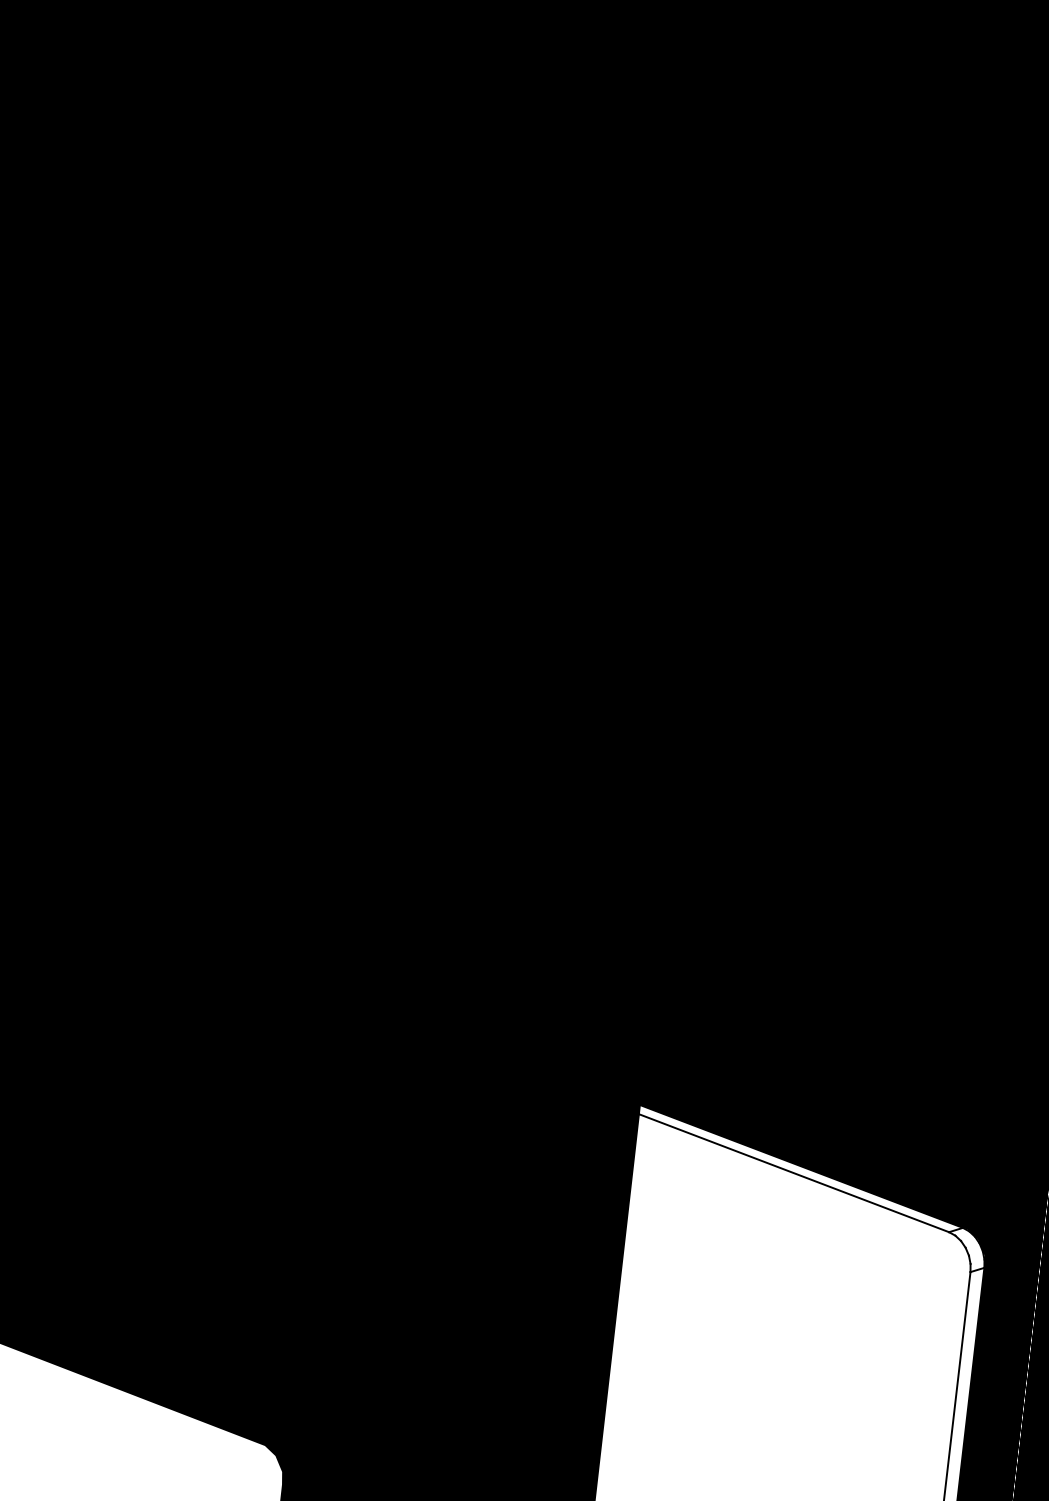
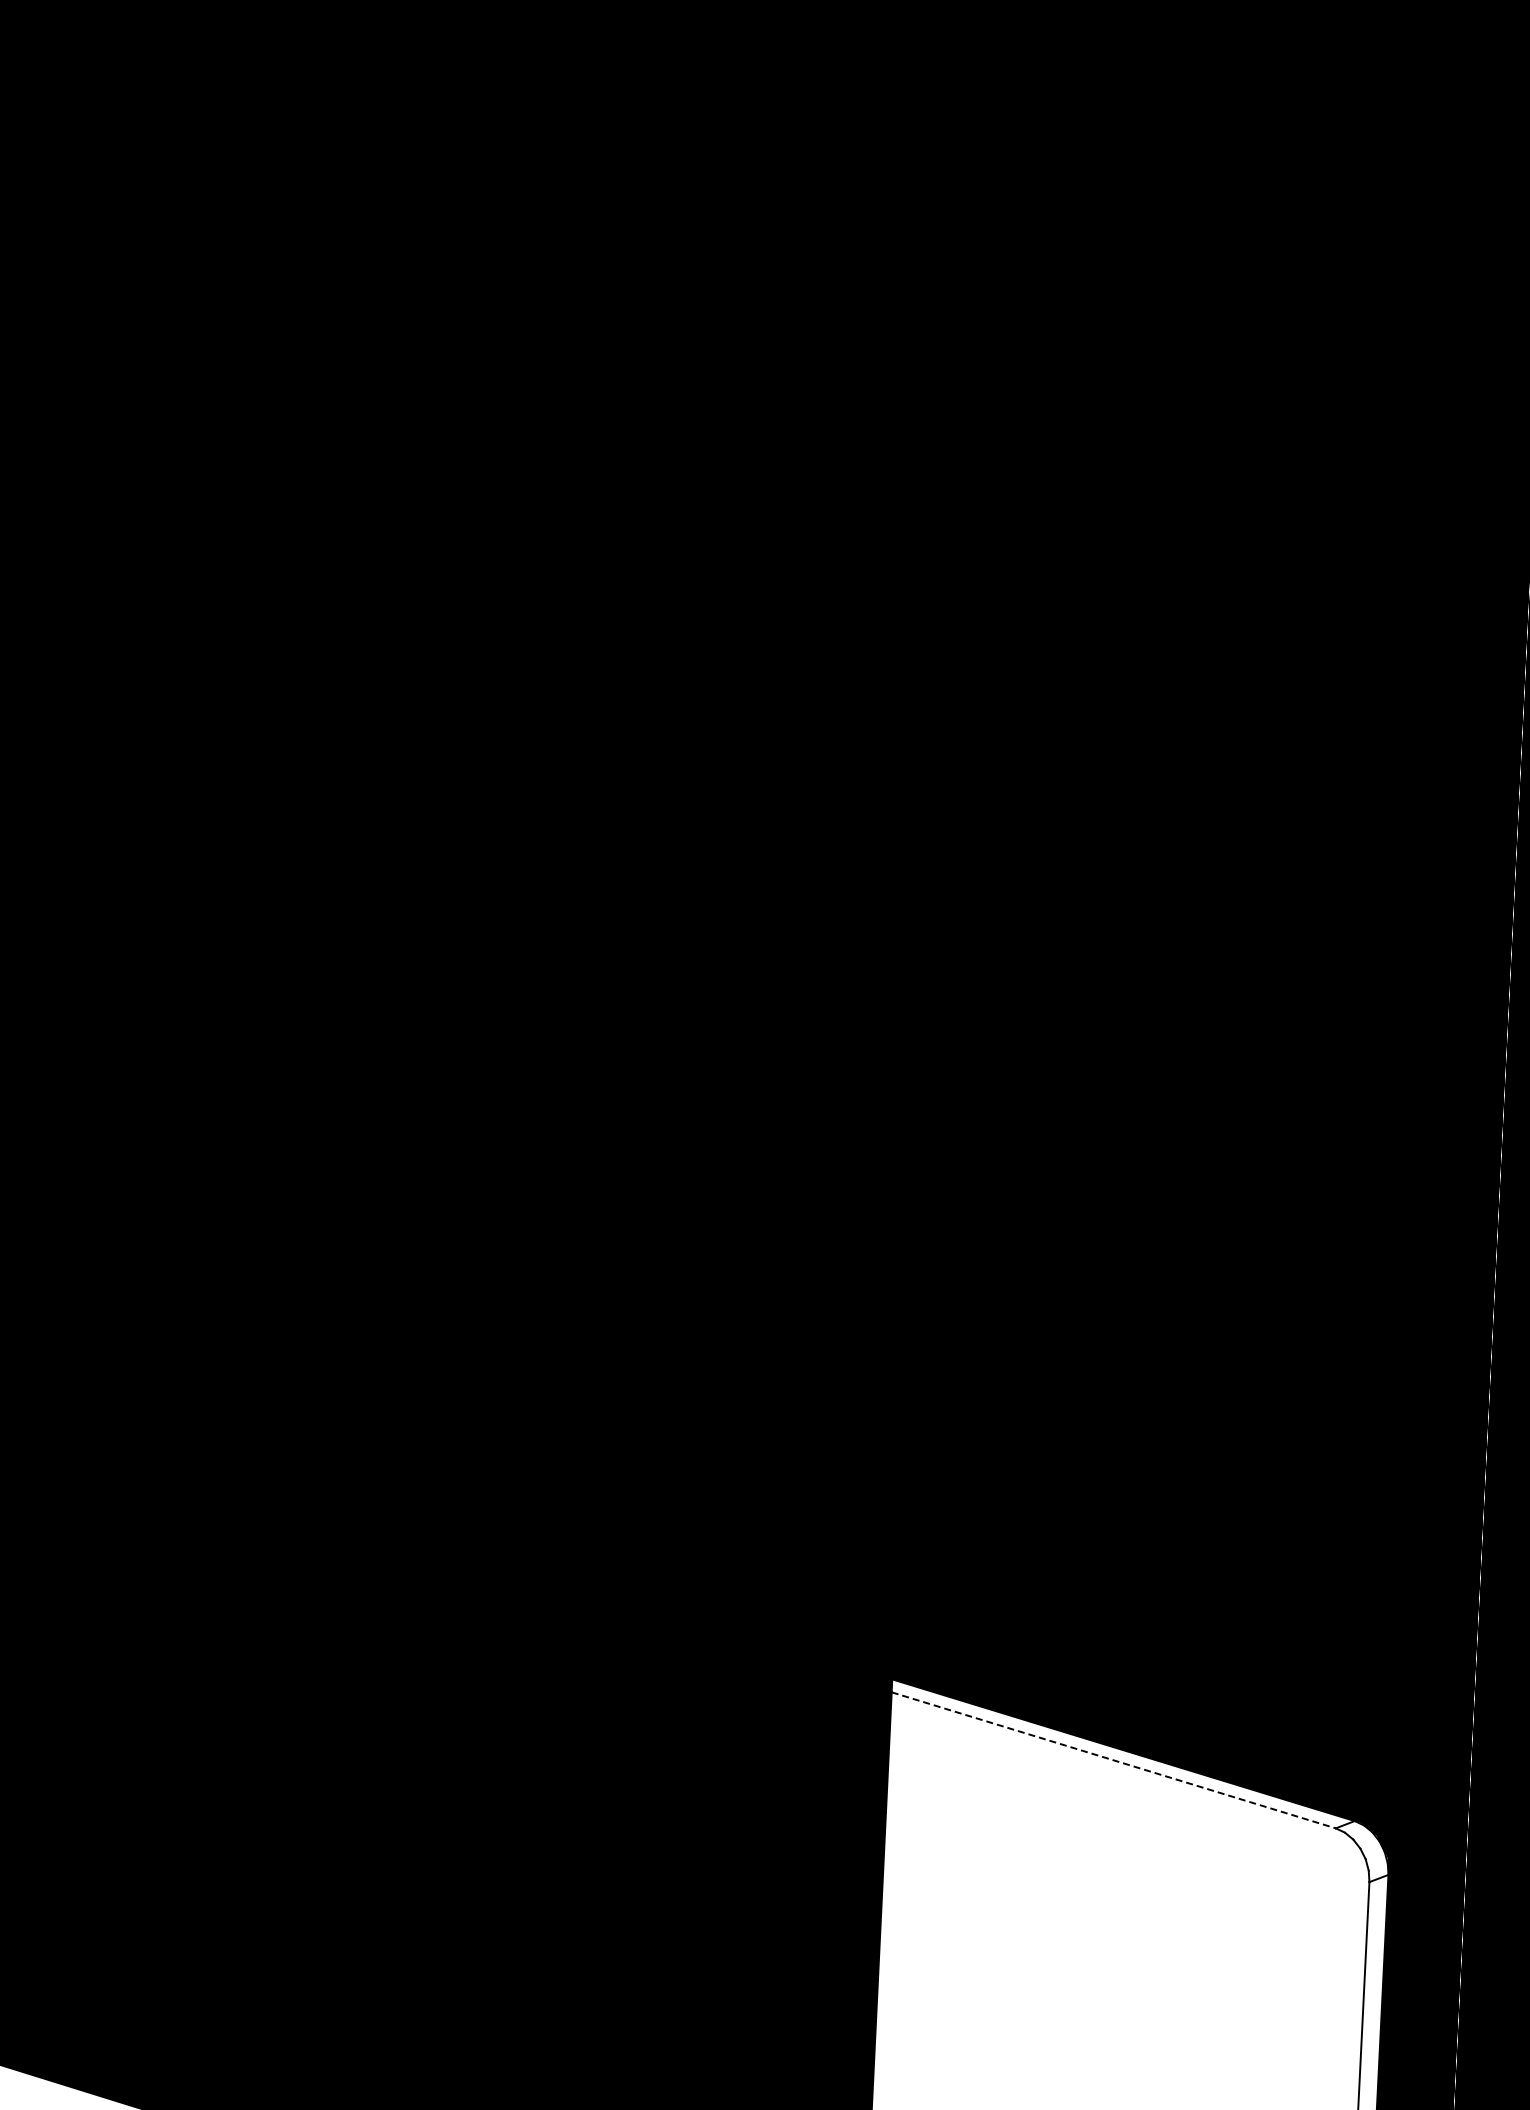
line: (794, 1173) -> (1114, 1760), solid -> dashed

